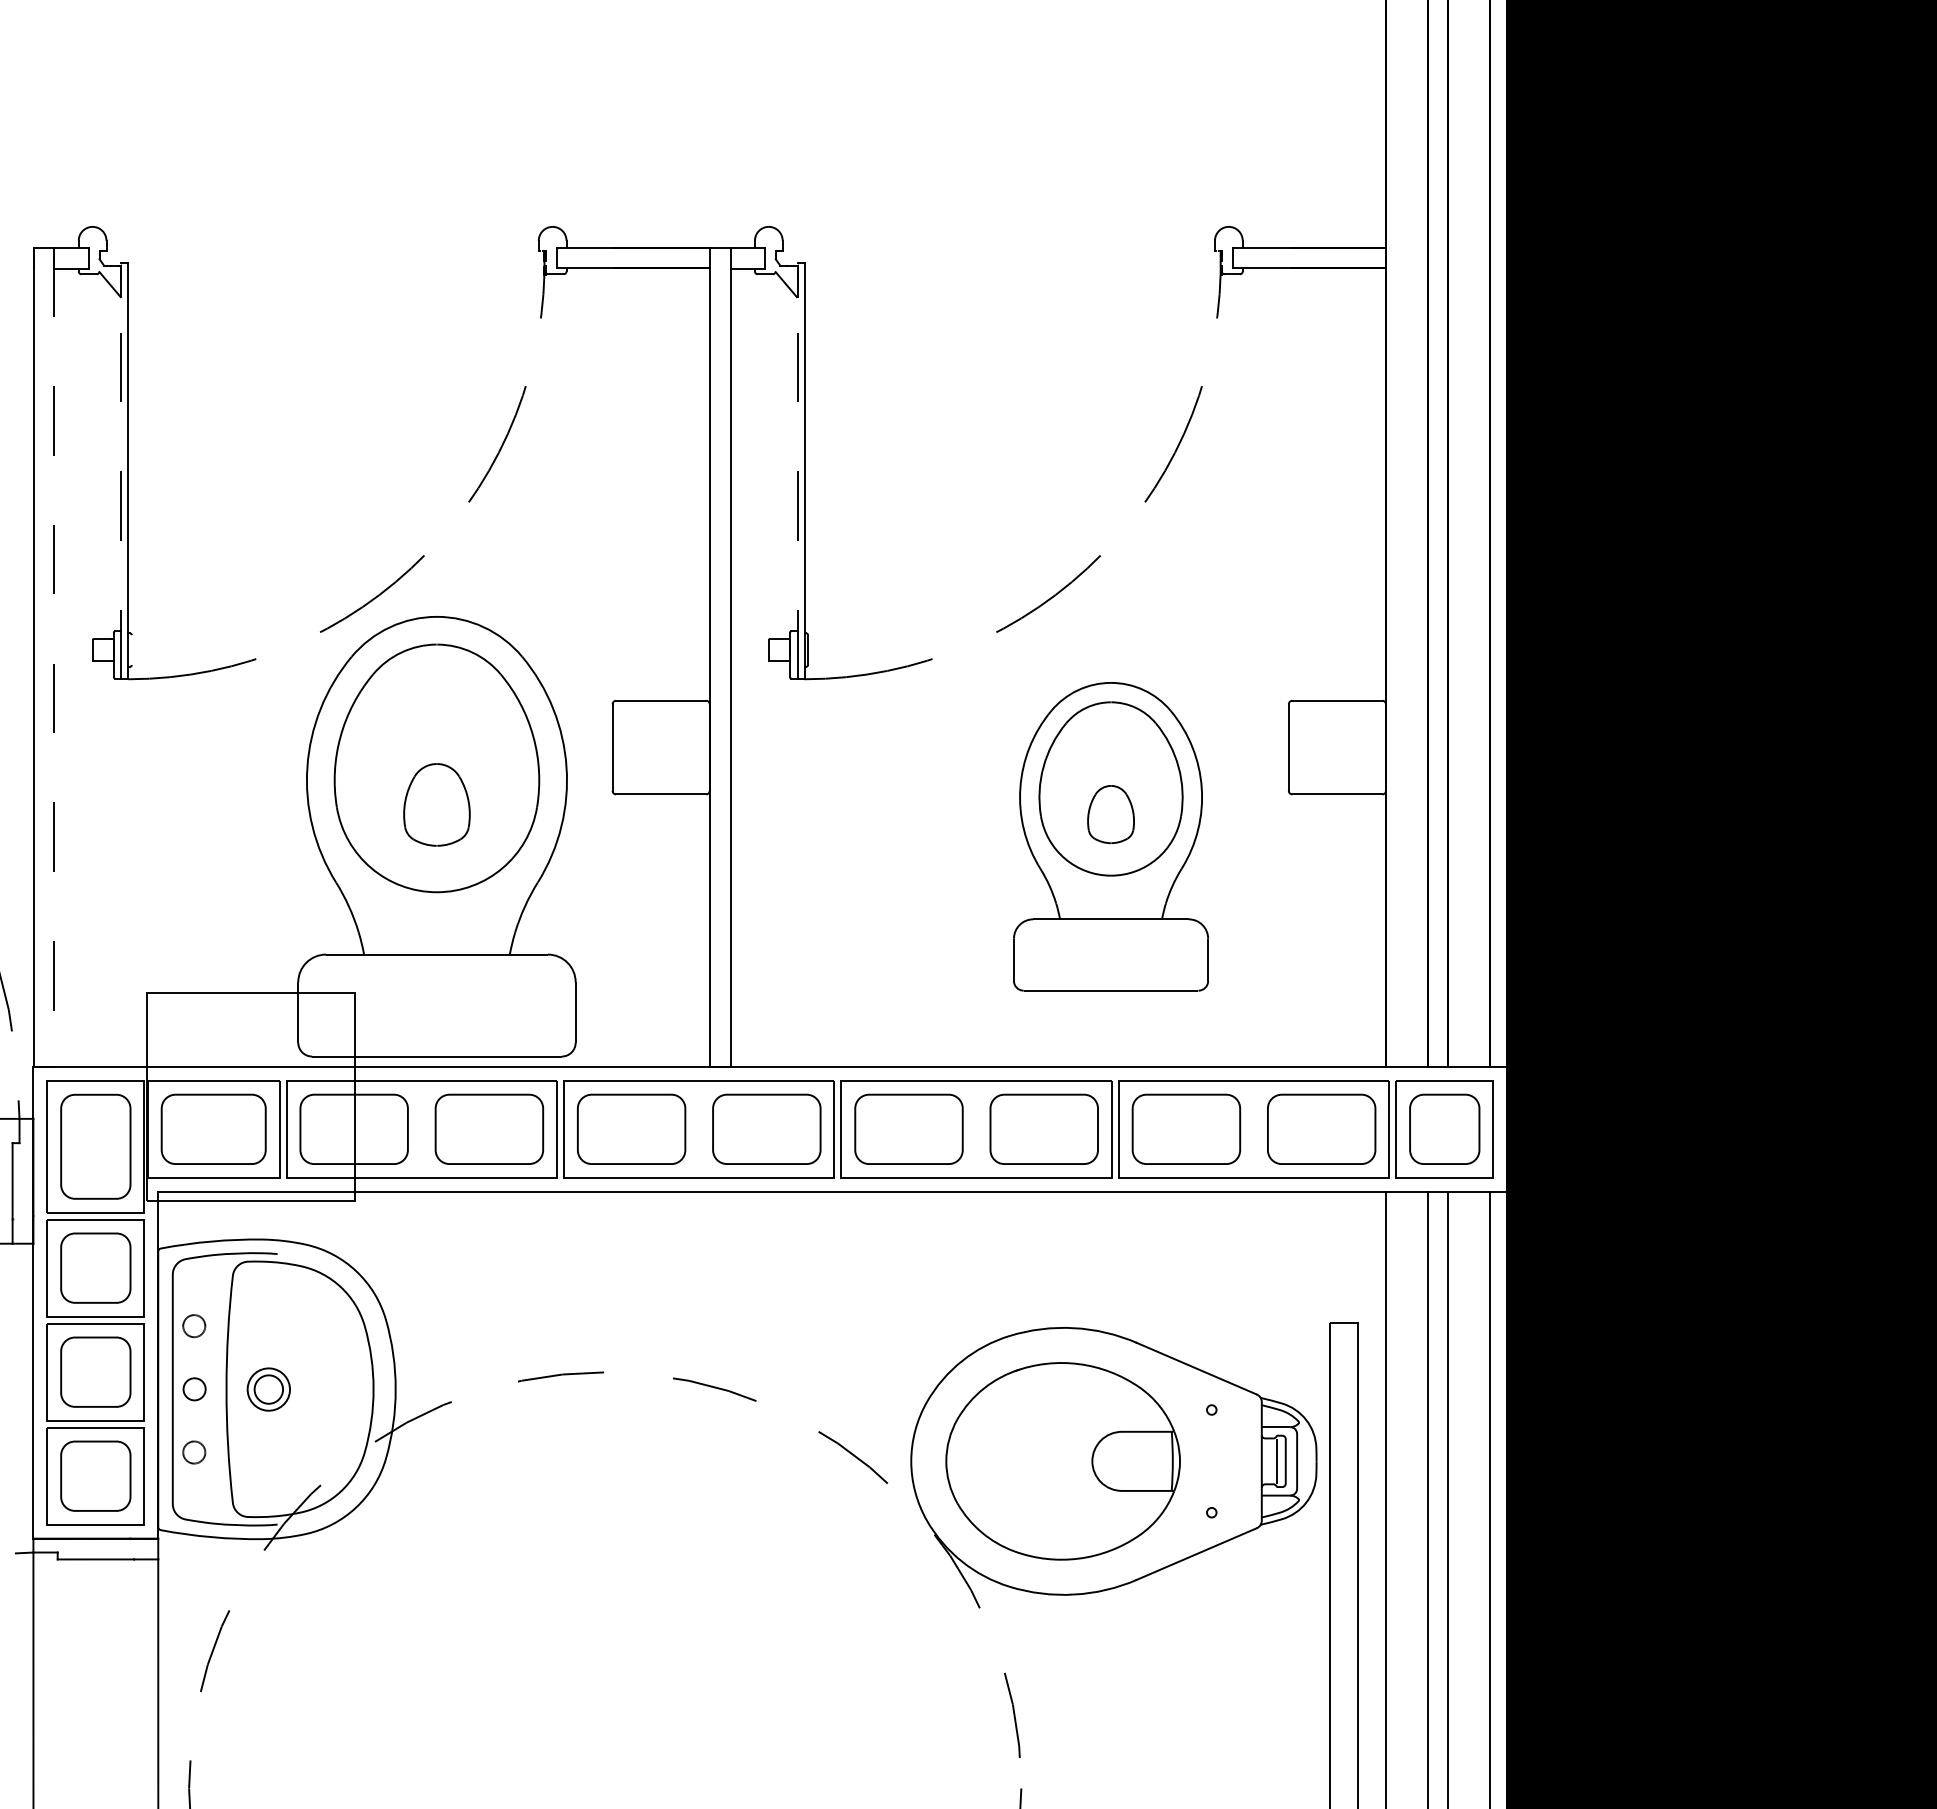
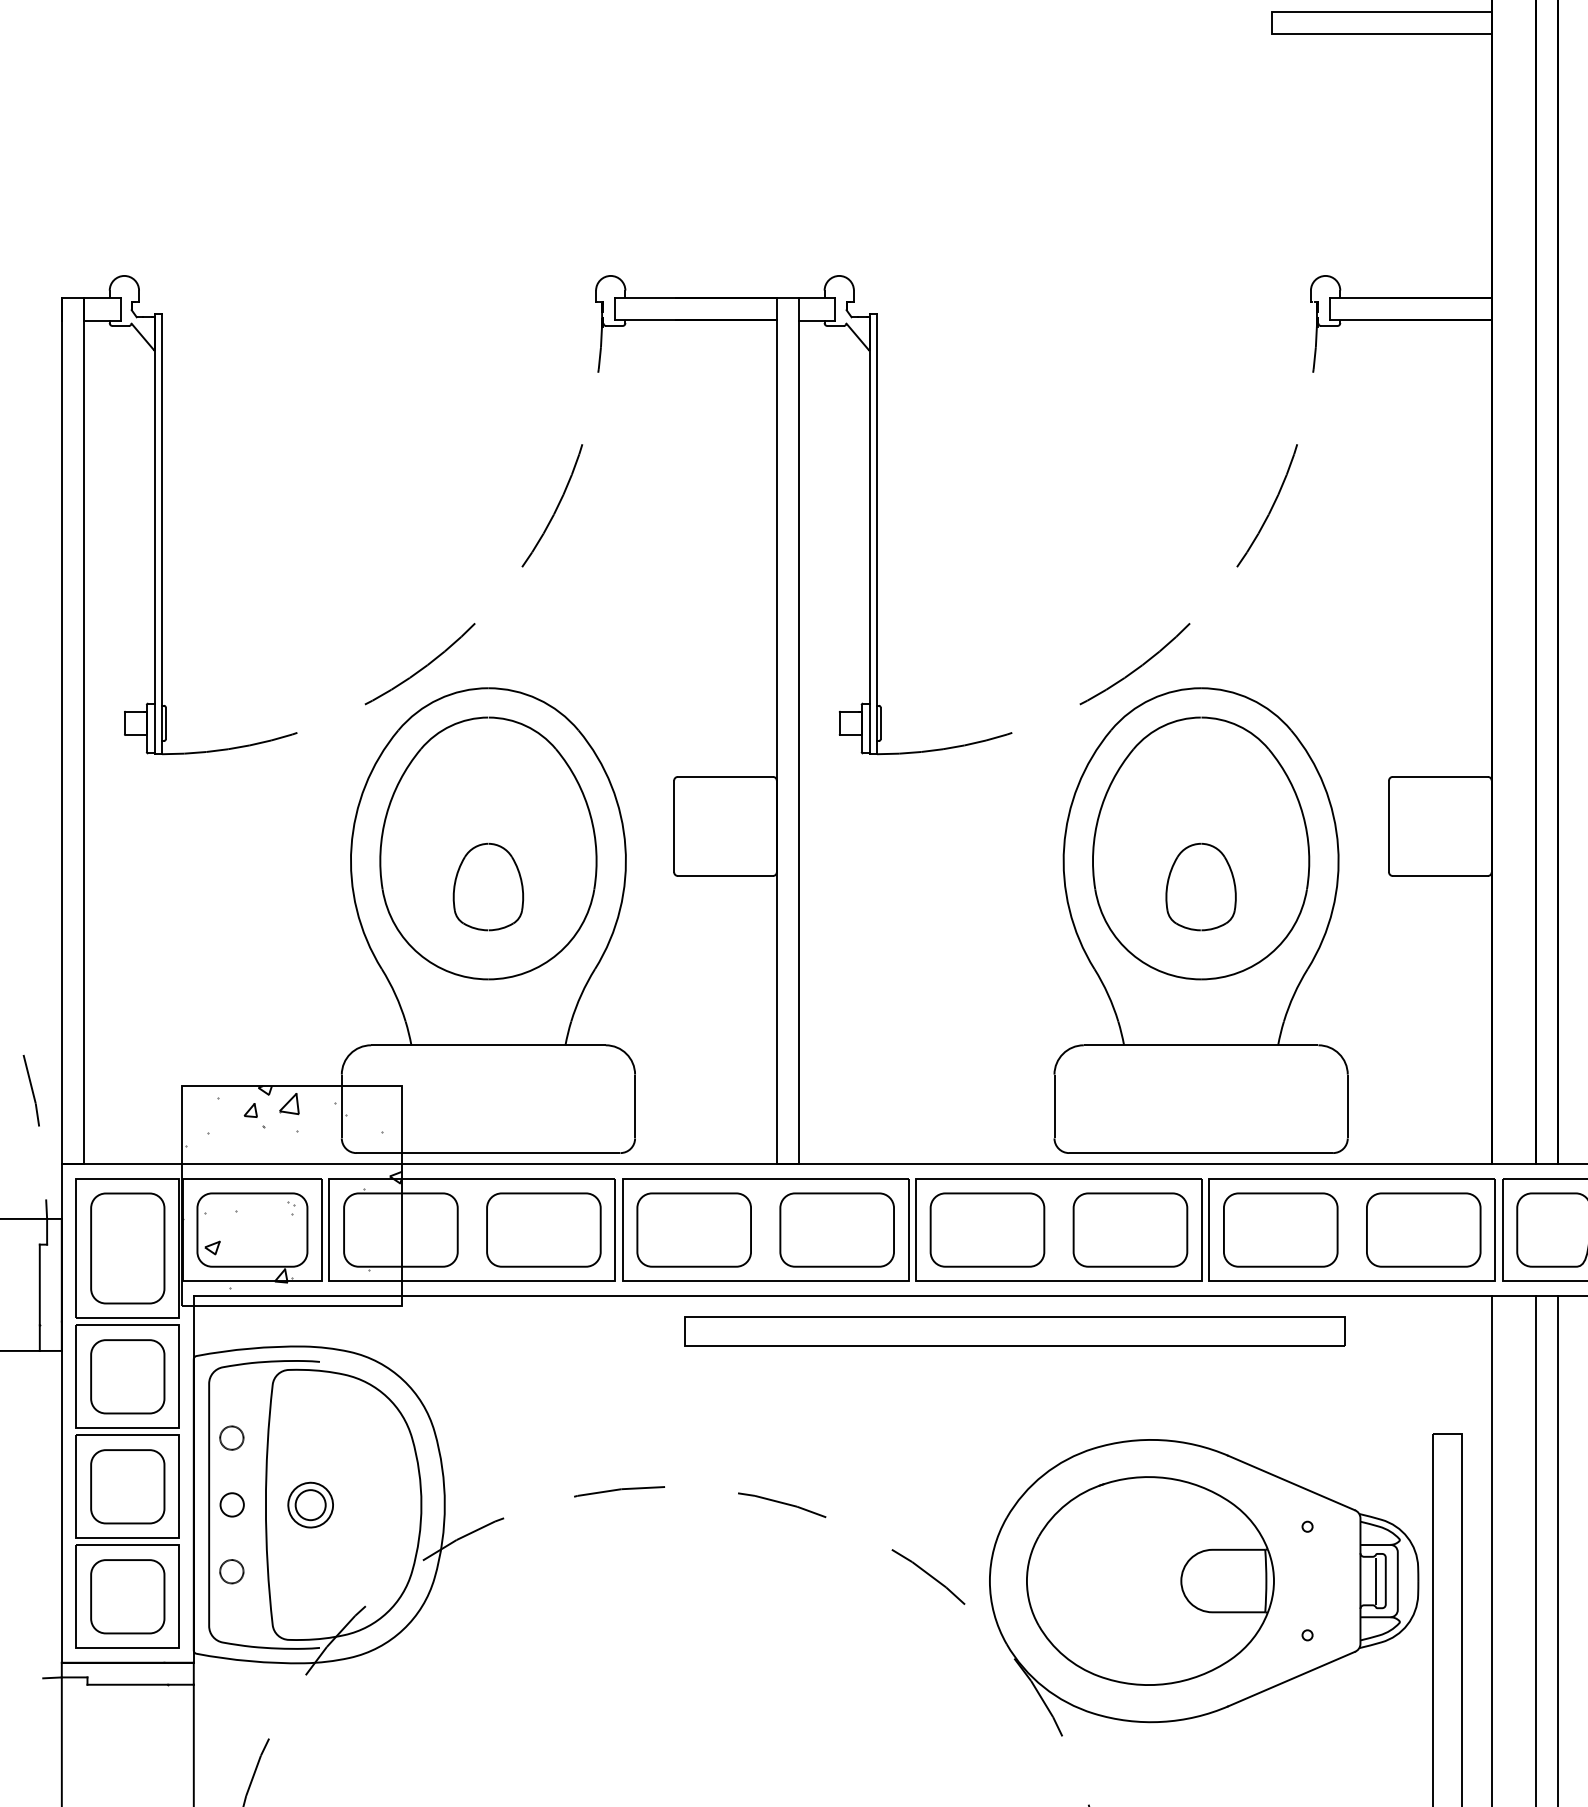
line: (121, 470) -> (154, 533), dashed -> solid
line: (797, 470) -> (869, 533), dashed -> solid
line: (131, 650) -> (165, 723), added
line: (54, 657) -> (84, 731), dashed -> solid
part: (1110, 836) -> (1200, 920), size x1.43
hatch: (251, 1088) -> (292, 1186), added
part: (934, 1225) -> (1014, 1331), added

